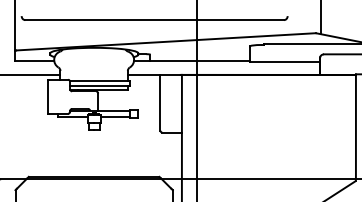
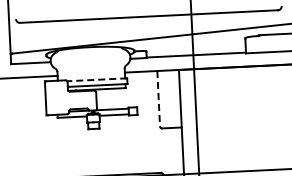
line: (100, 80) -> (97, 79), solid -> dashed
line: (160, 102) -> (158, 98), solid -> dashed

